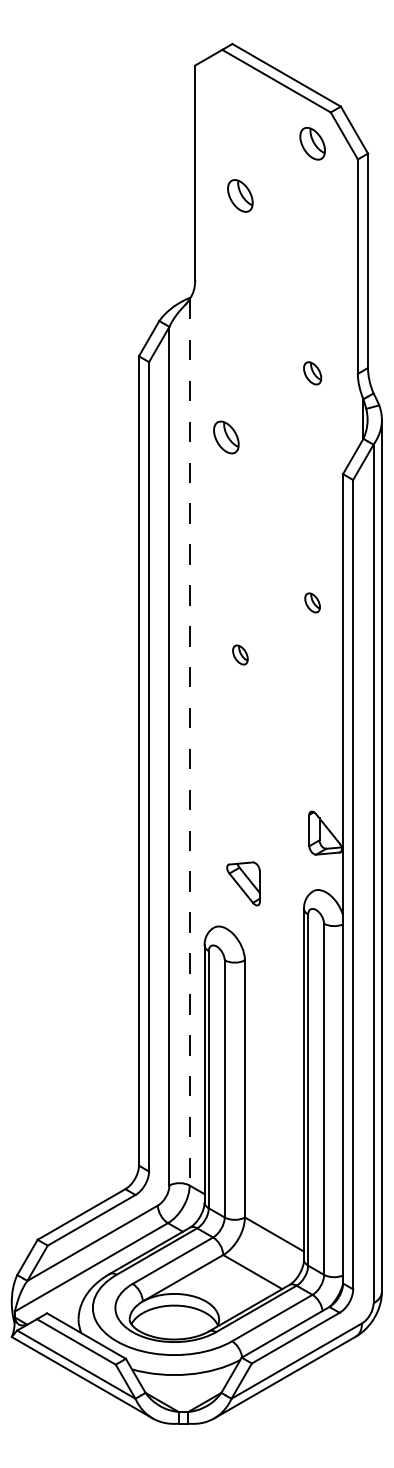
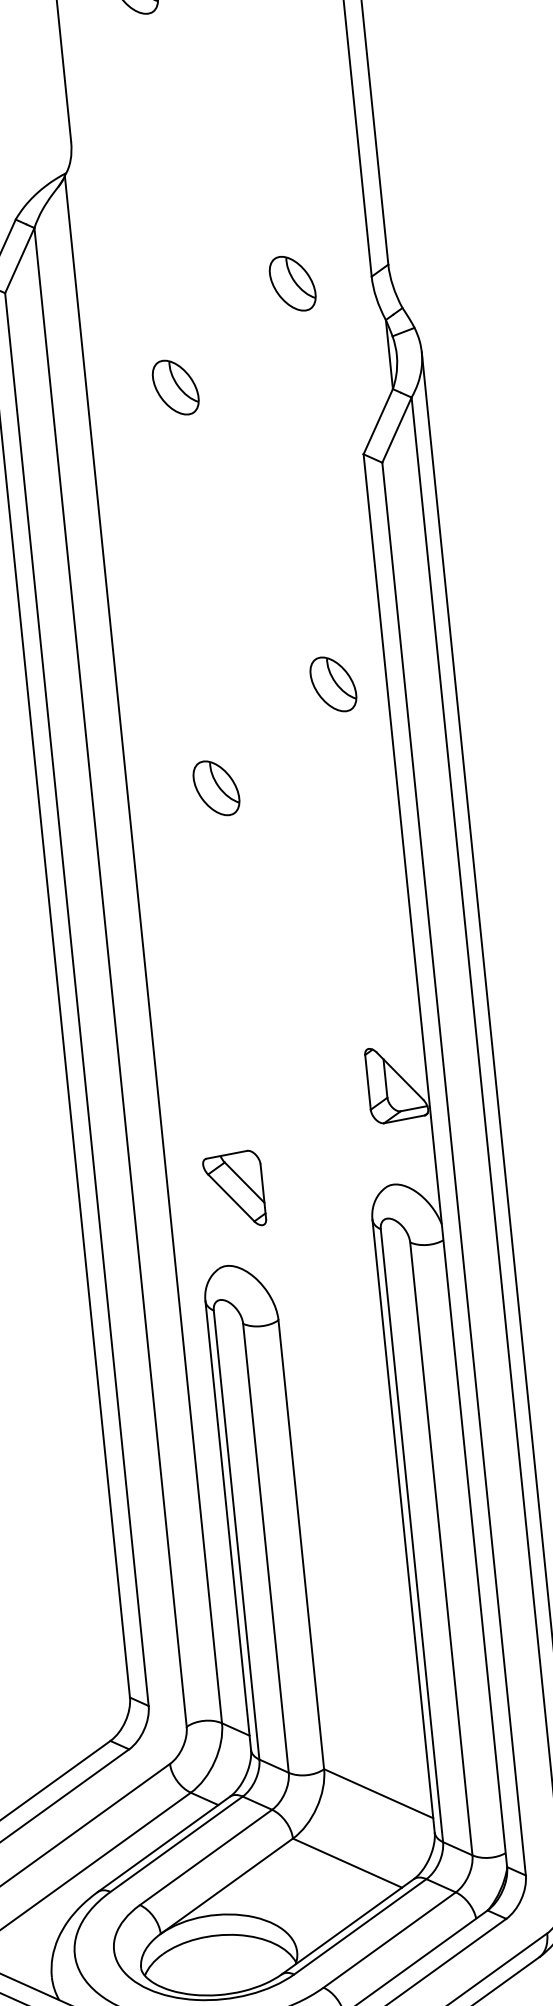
part: (312, 373) -> (292, 284), size x1.43
part: (226, 437) -> (175, 387), moved
part: (312, 602) -> (333, 683), size x1.67
part: (240, 654) -> (216, 787), size x1.67
line: (189, 742) -> (143, 949), dashed -> solid
part: (243, 883) -> (234, 1189), moved

